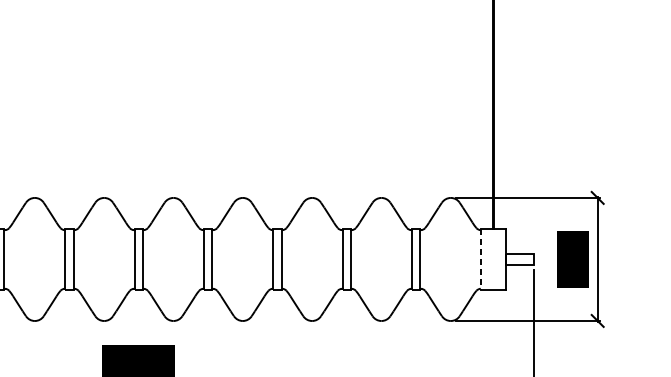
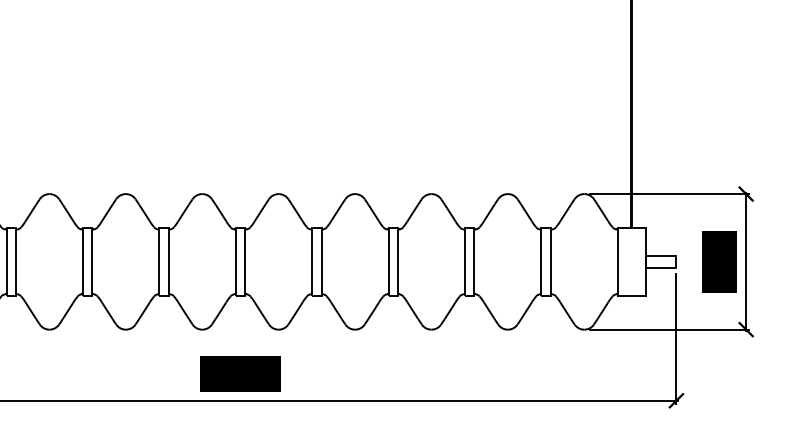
line: (480, 259) -> (617, 261), dashed -> solid

